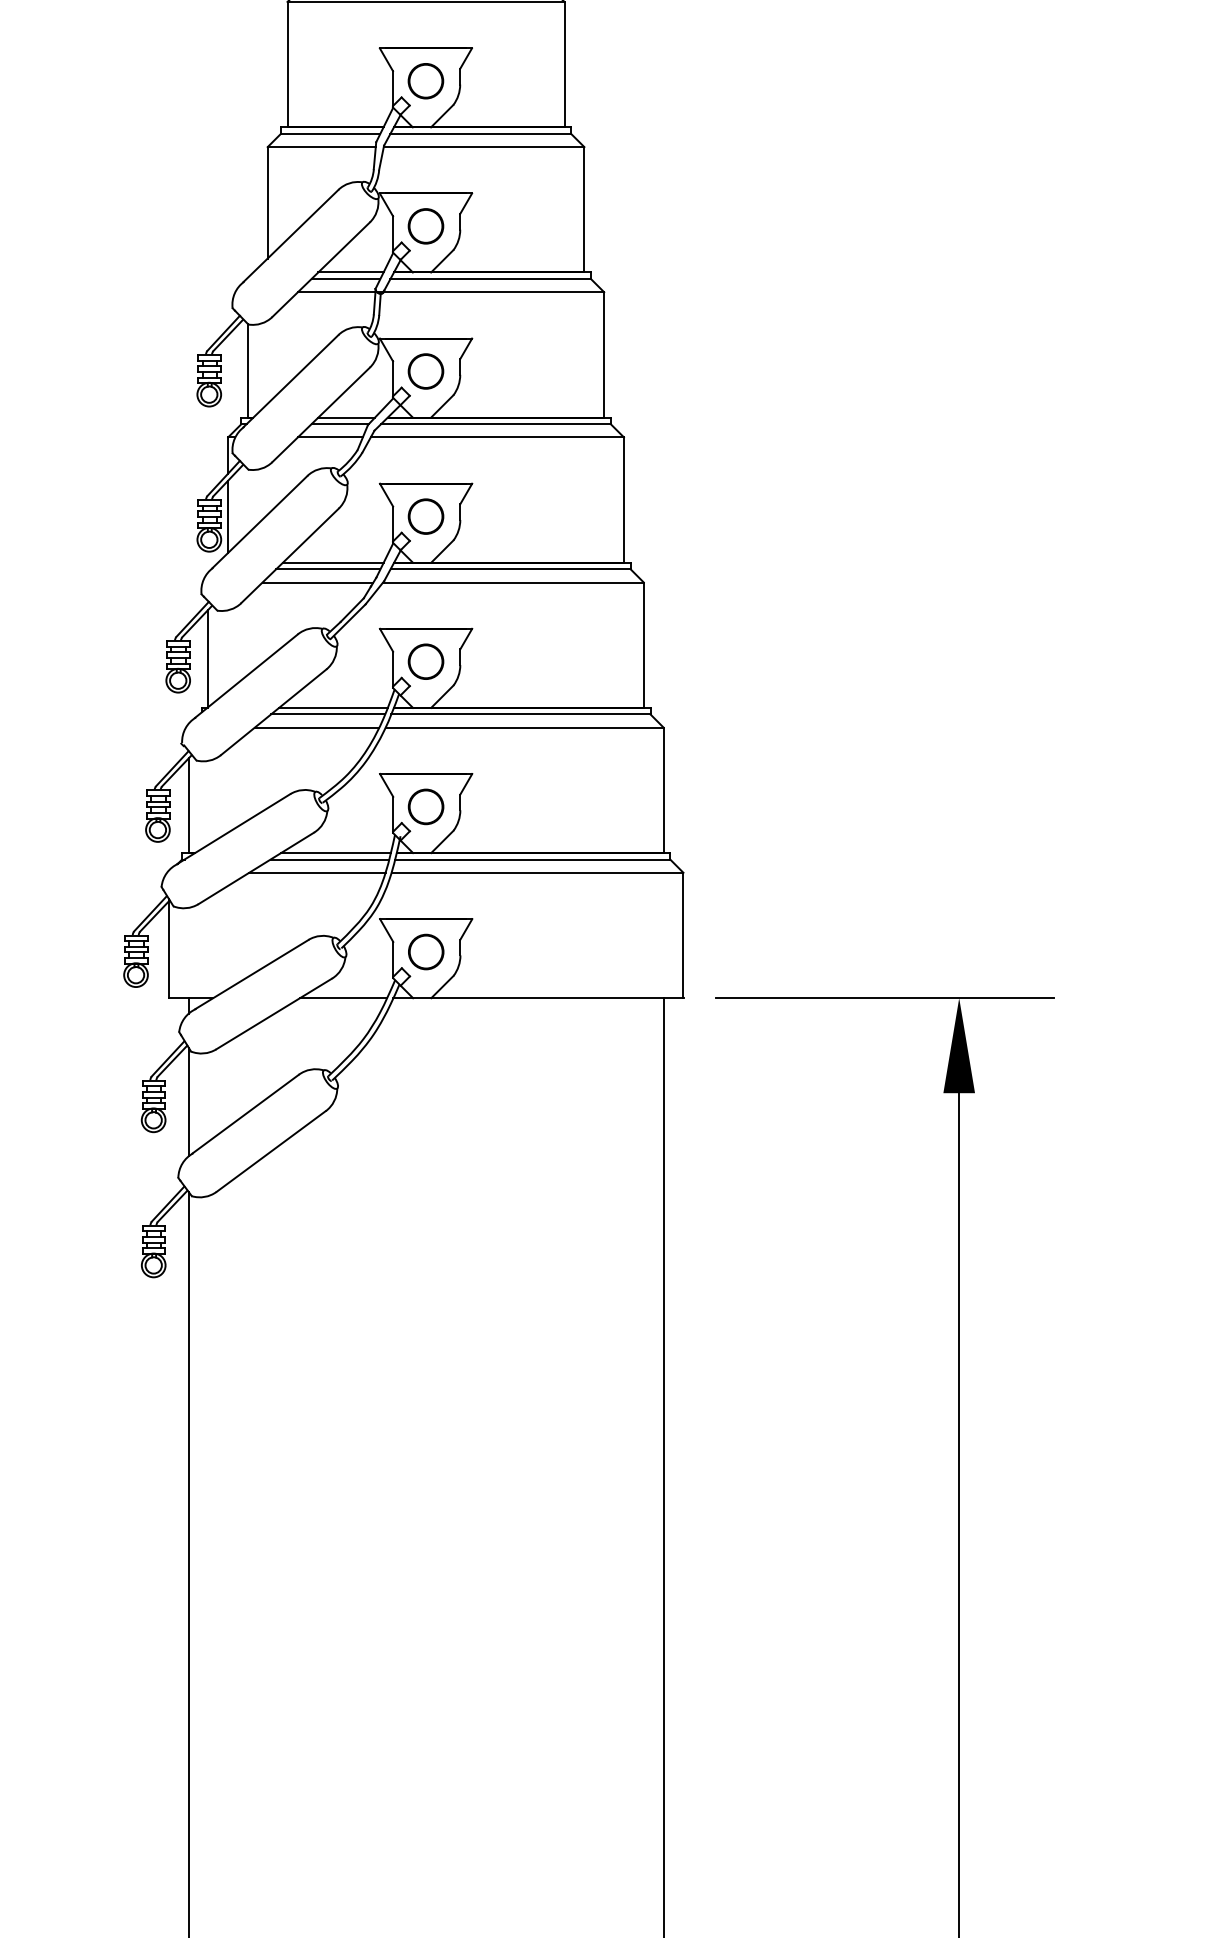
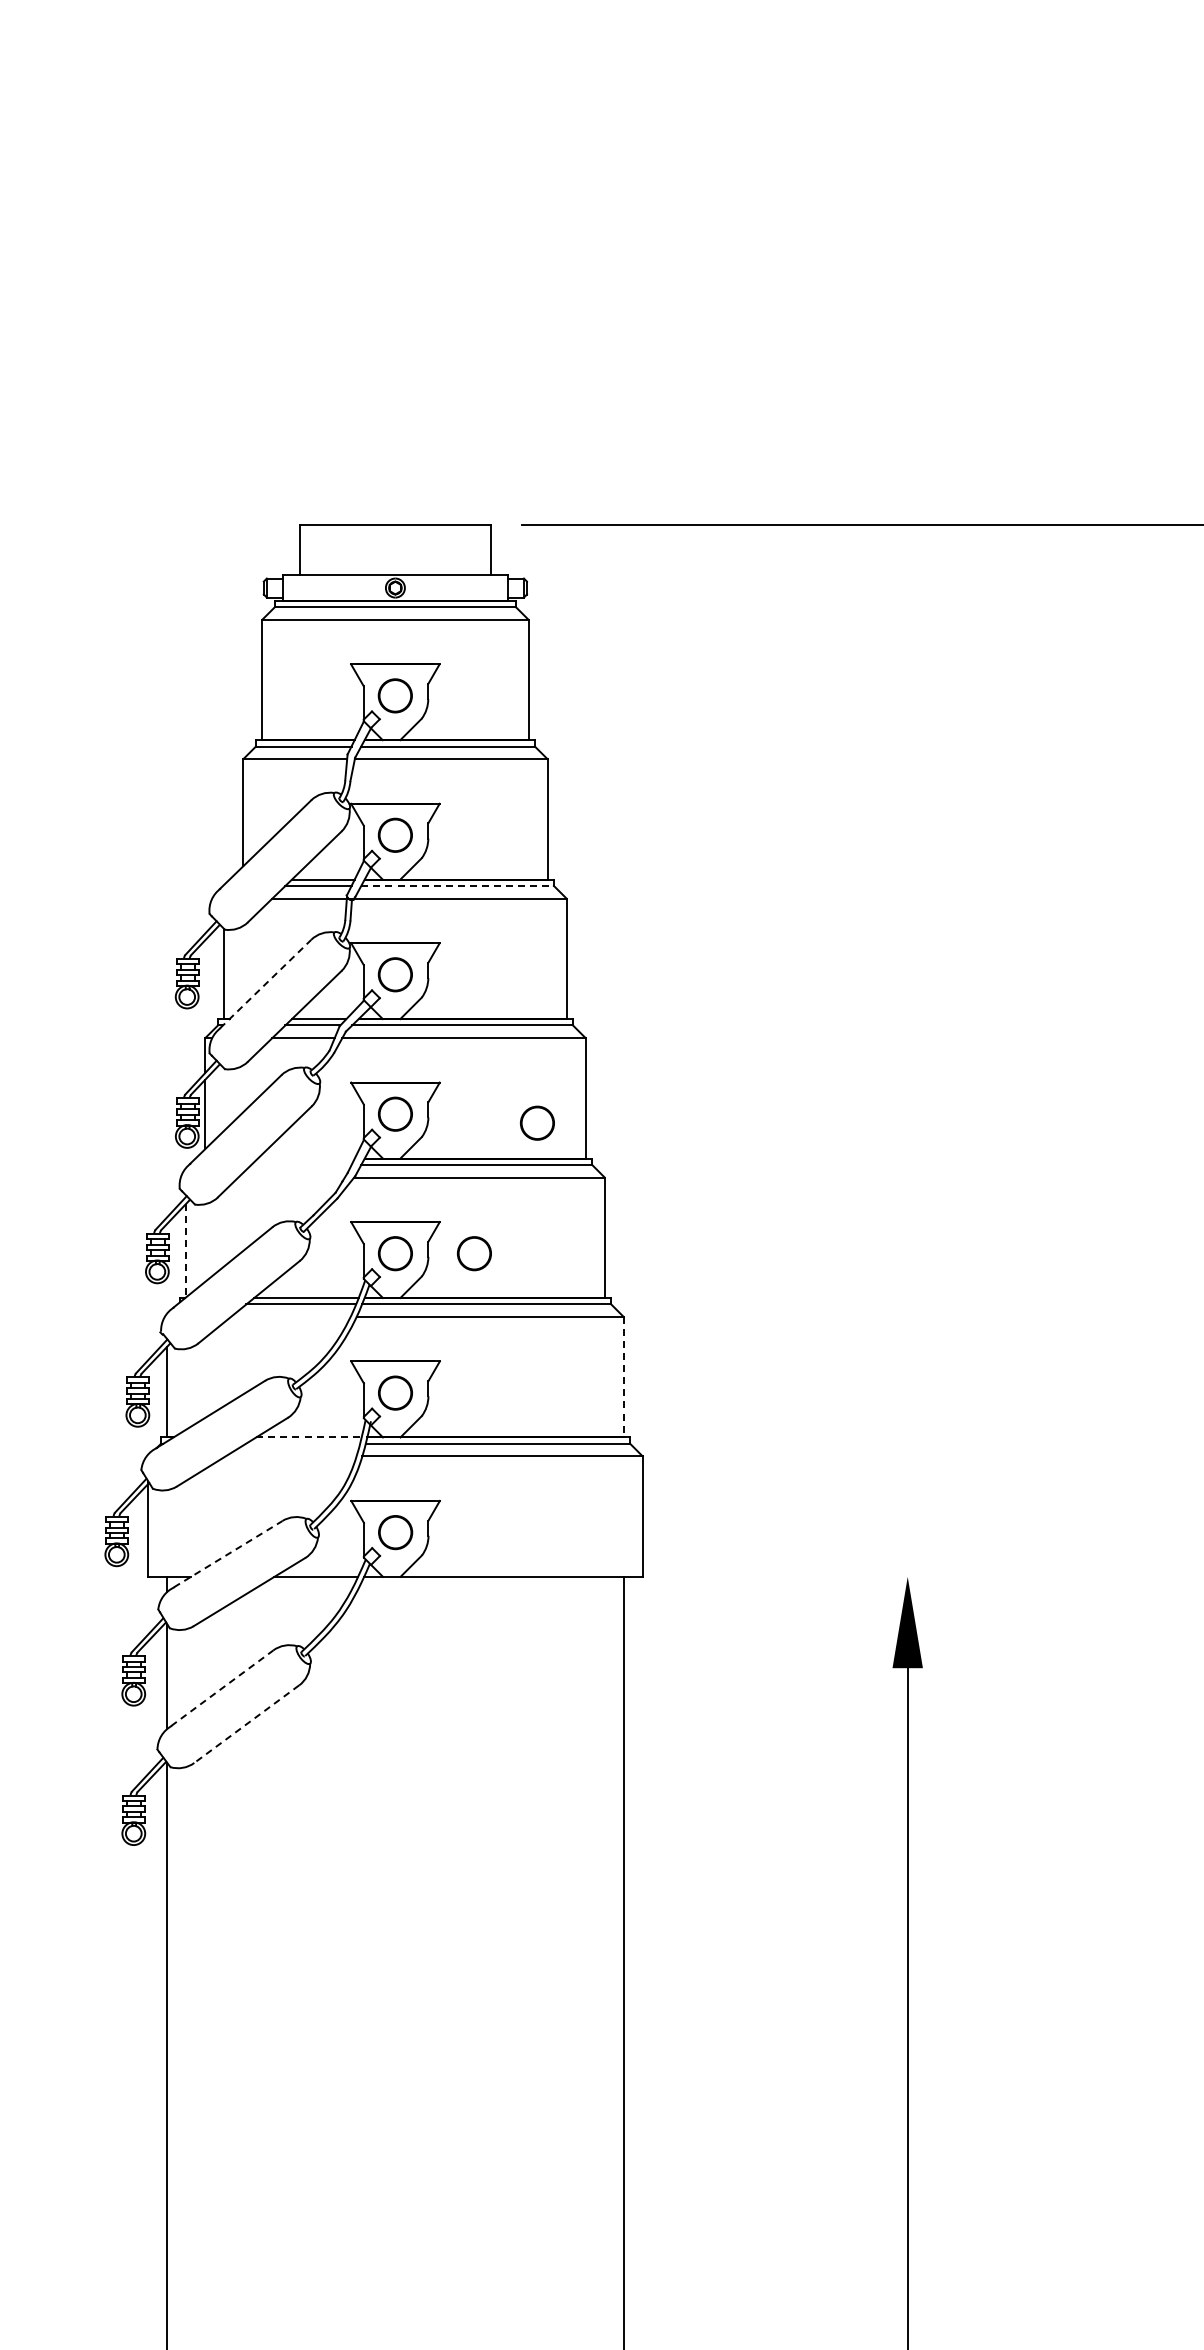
line: (491, 279) -> (458, 886), solid -> dashed
line: (290, 381) -> (265, 984), solid -> dashed
circle: (573, 525) -> (537, 1122), added
line: (332, 562) -> (305, 1158), removed
line: (328, 568) -> (301, 1164), removed
line: (317, 582) -> (291, 1177), removed
line: (208, 659) -> (186, 1251), solid -> dashed
circle: (508, 661) -> (474, 1253), added
line: (316, 727) -> (290, 1316), removed
line: (663, 790) -> (623, 1377), solid -> dashed
line: (335, 853) -> (308, 1437), solid -> dashed
line: (330, 859) -> (303, 1443), removed
line: (316, 872) -> (290, 1456), removed
line: (252, 974) -> (228, 1554), solid -> dashed
line: (885, 997) -> (836, 1576), removed
line: (246, 1114) -> (222, 1688), solid -> dashed
line: (271, 1151) -> (246, 1724), solid -> dashed

